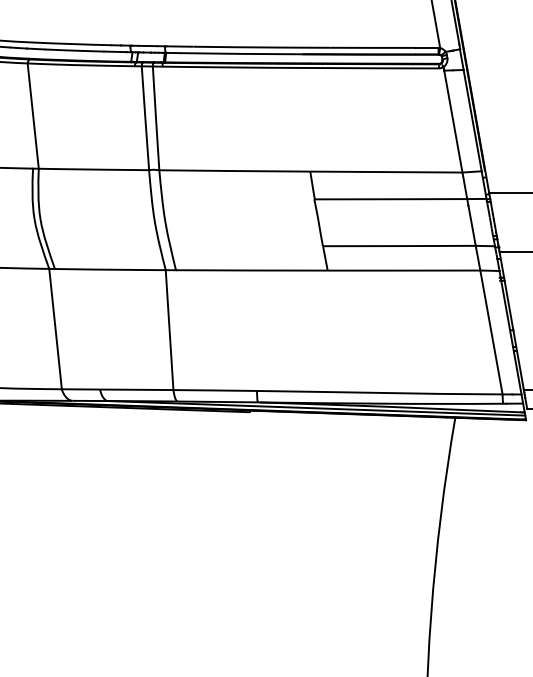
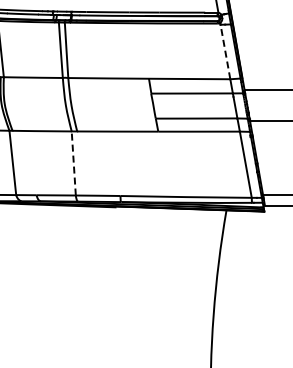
line: (453, 122) -> (225, 52), solid -> dashed
line: (169, 328) -> (73, 162), solid -> dashed

